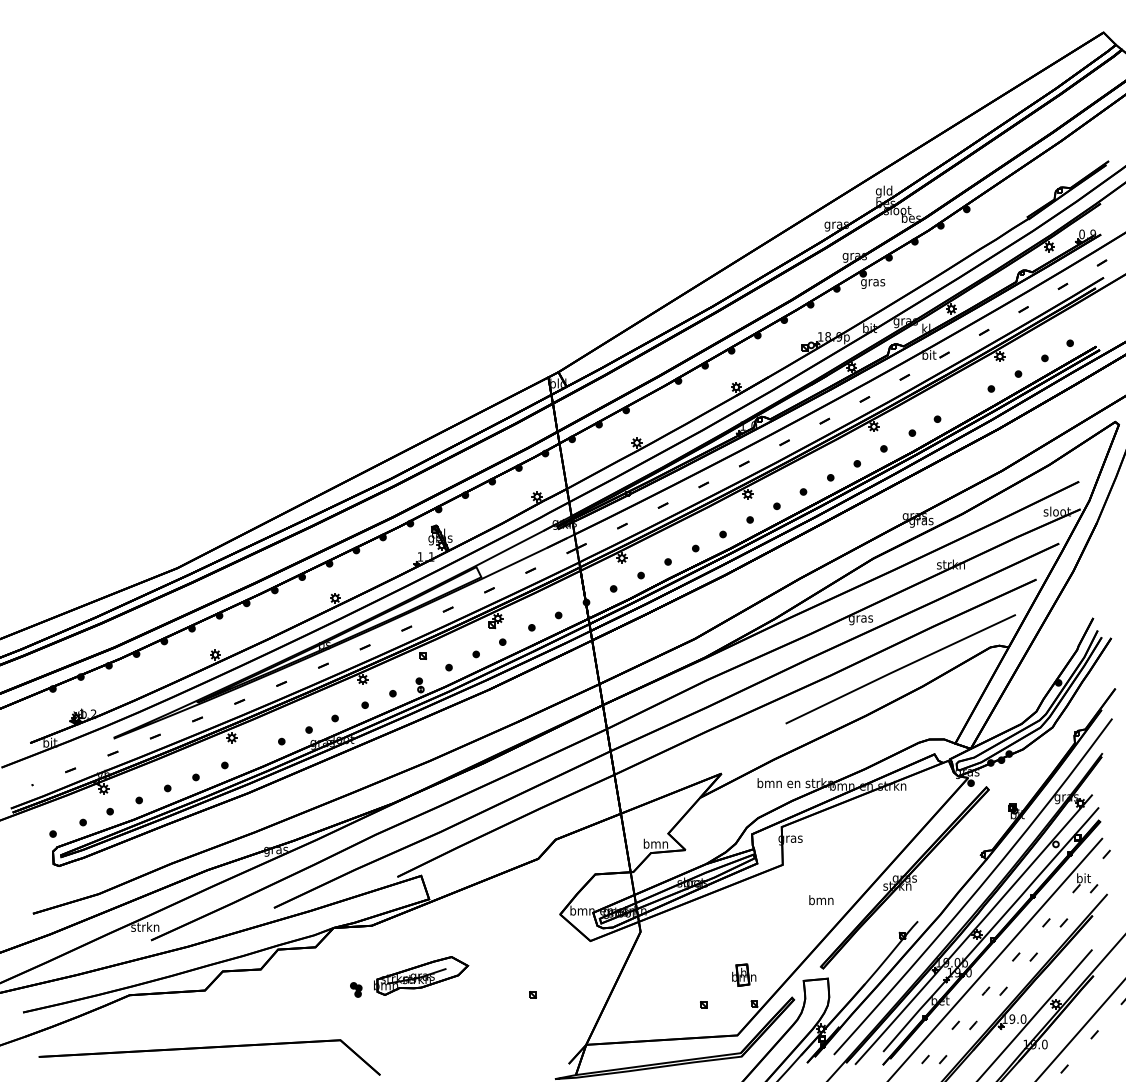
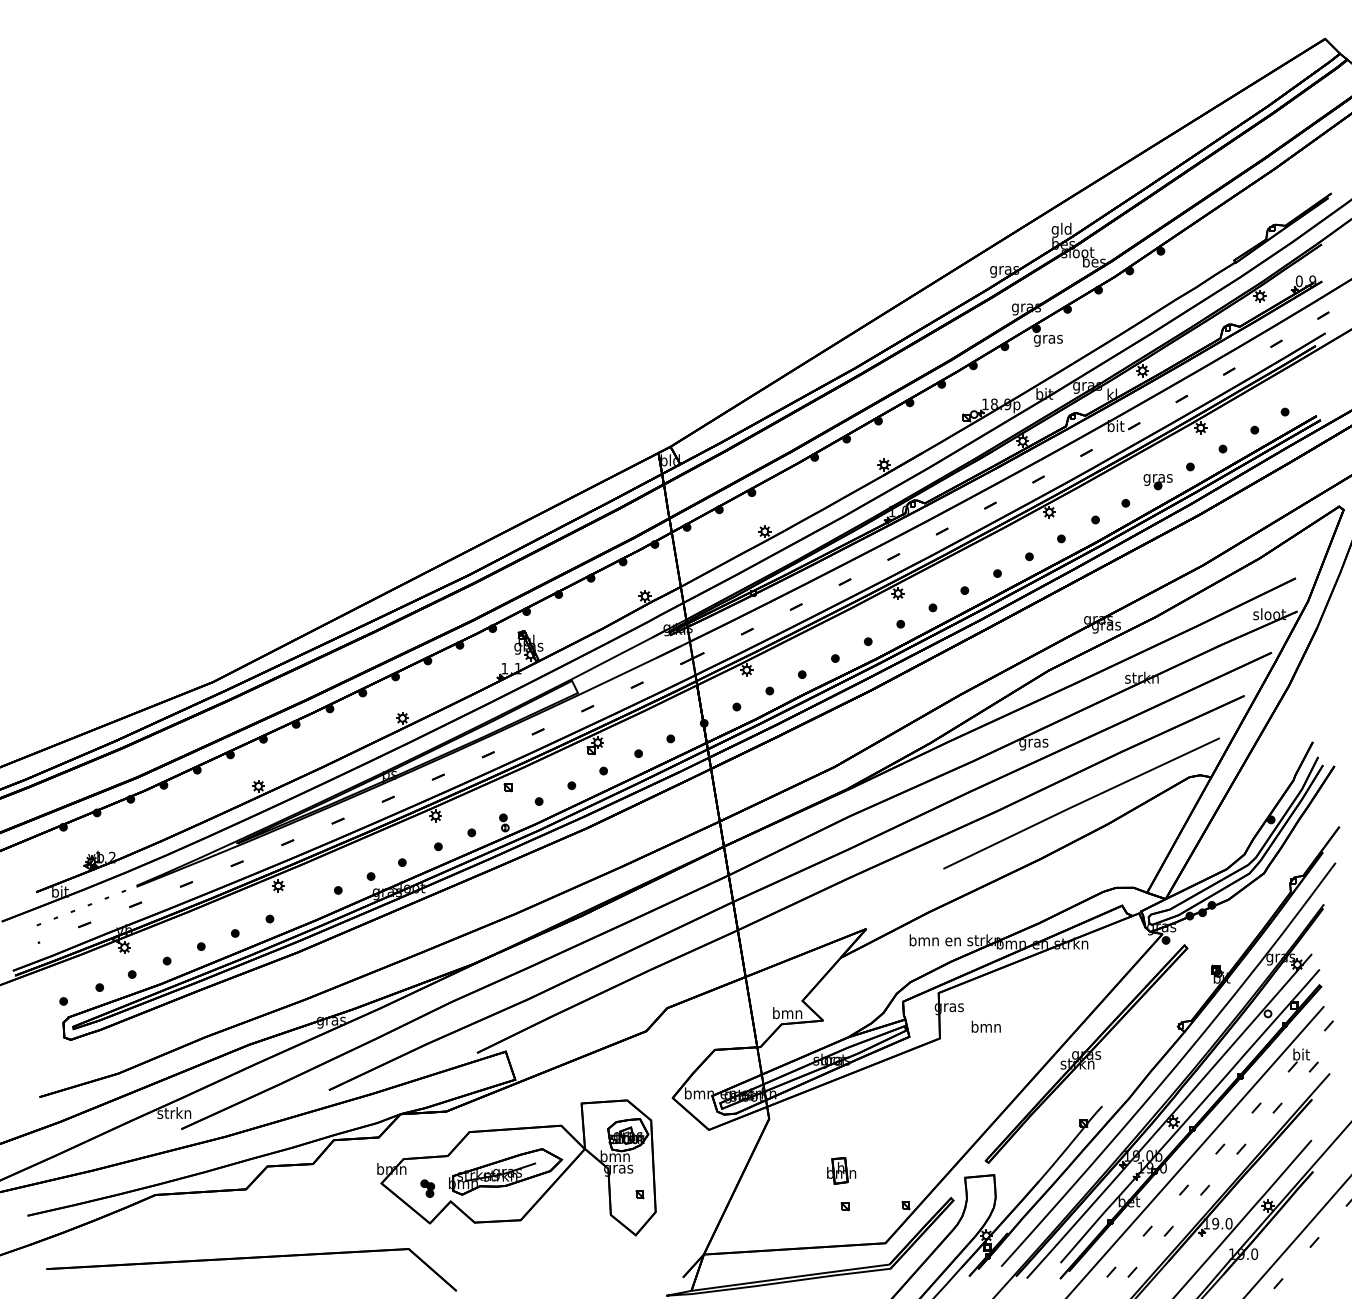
part: (963, 401) -> (1157, 482), added
line: (72, 754) -> (87, 905), added
text: (820, 899) -> (985, 1026), moved
part: (430, 972) -> (516, 1167), added
part: (744, 974) -> (841, 1170), moved

